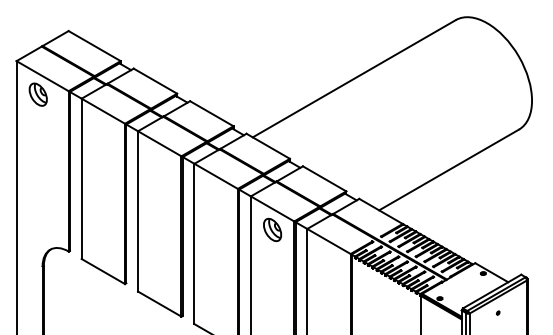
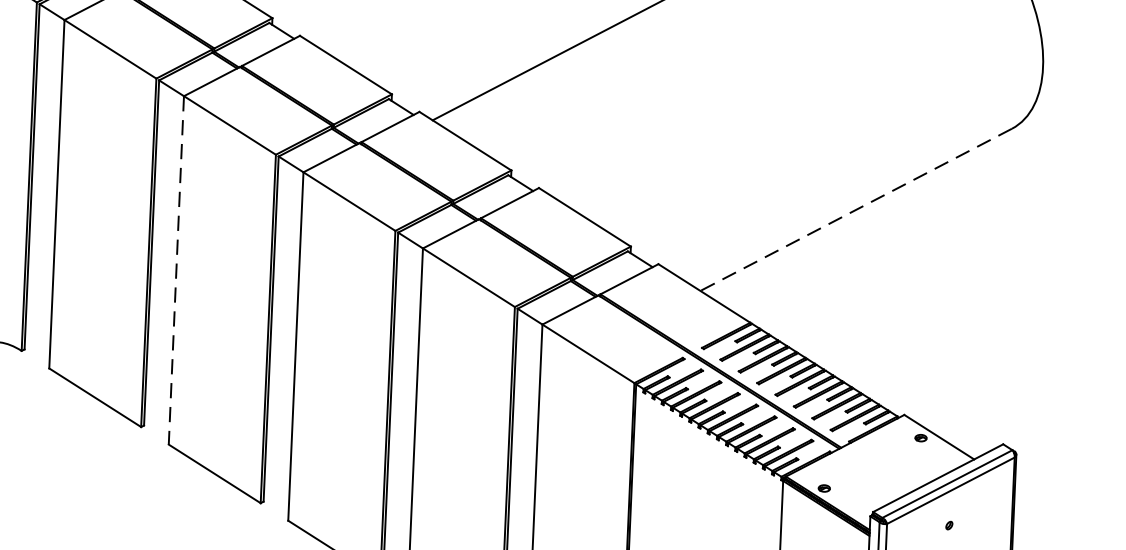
line: (449, 169) -> (857, 208), solid -> dashed
line: (138, 211) -> (177, 270), solid -> dashed
part: (272, 229) -> (466, 322), removed

